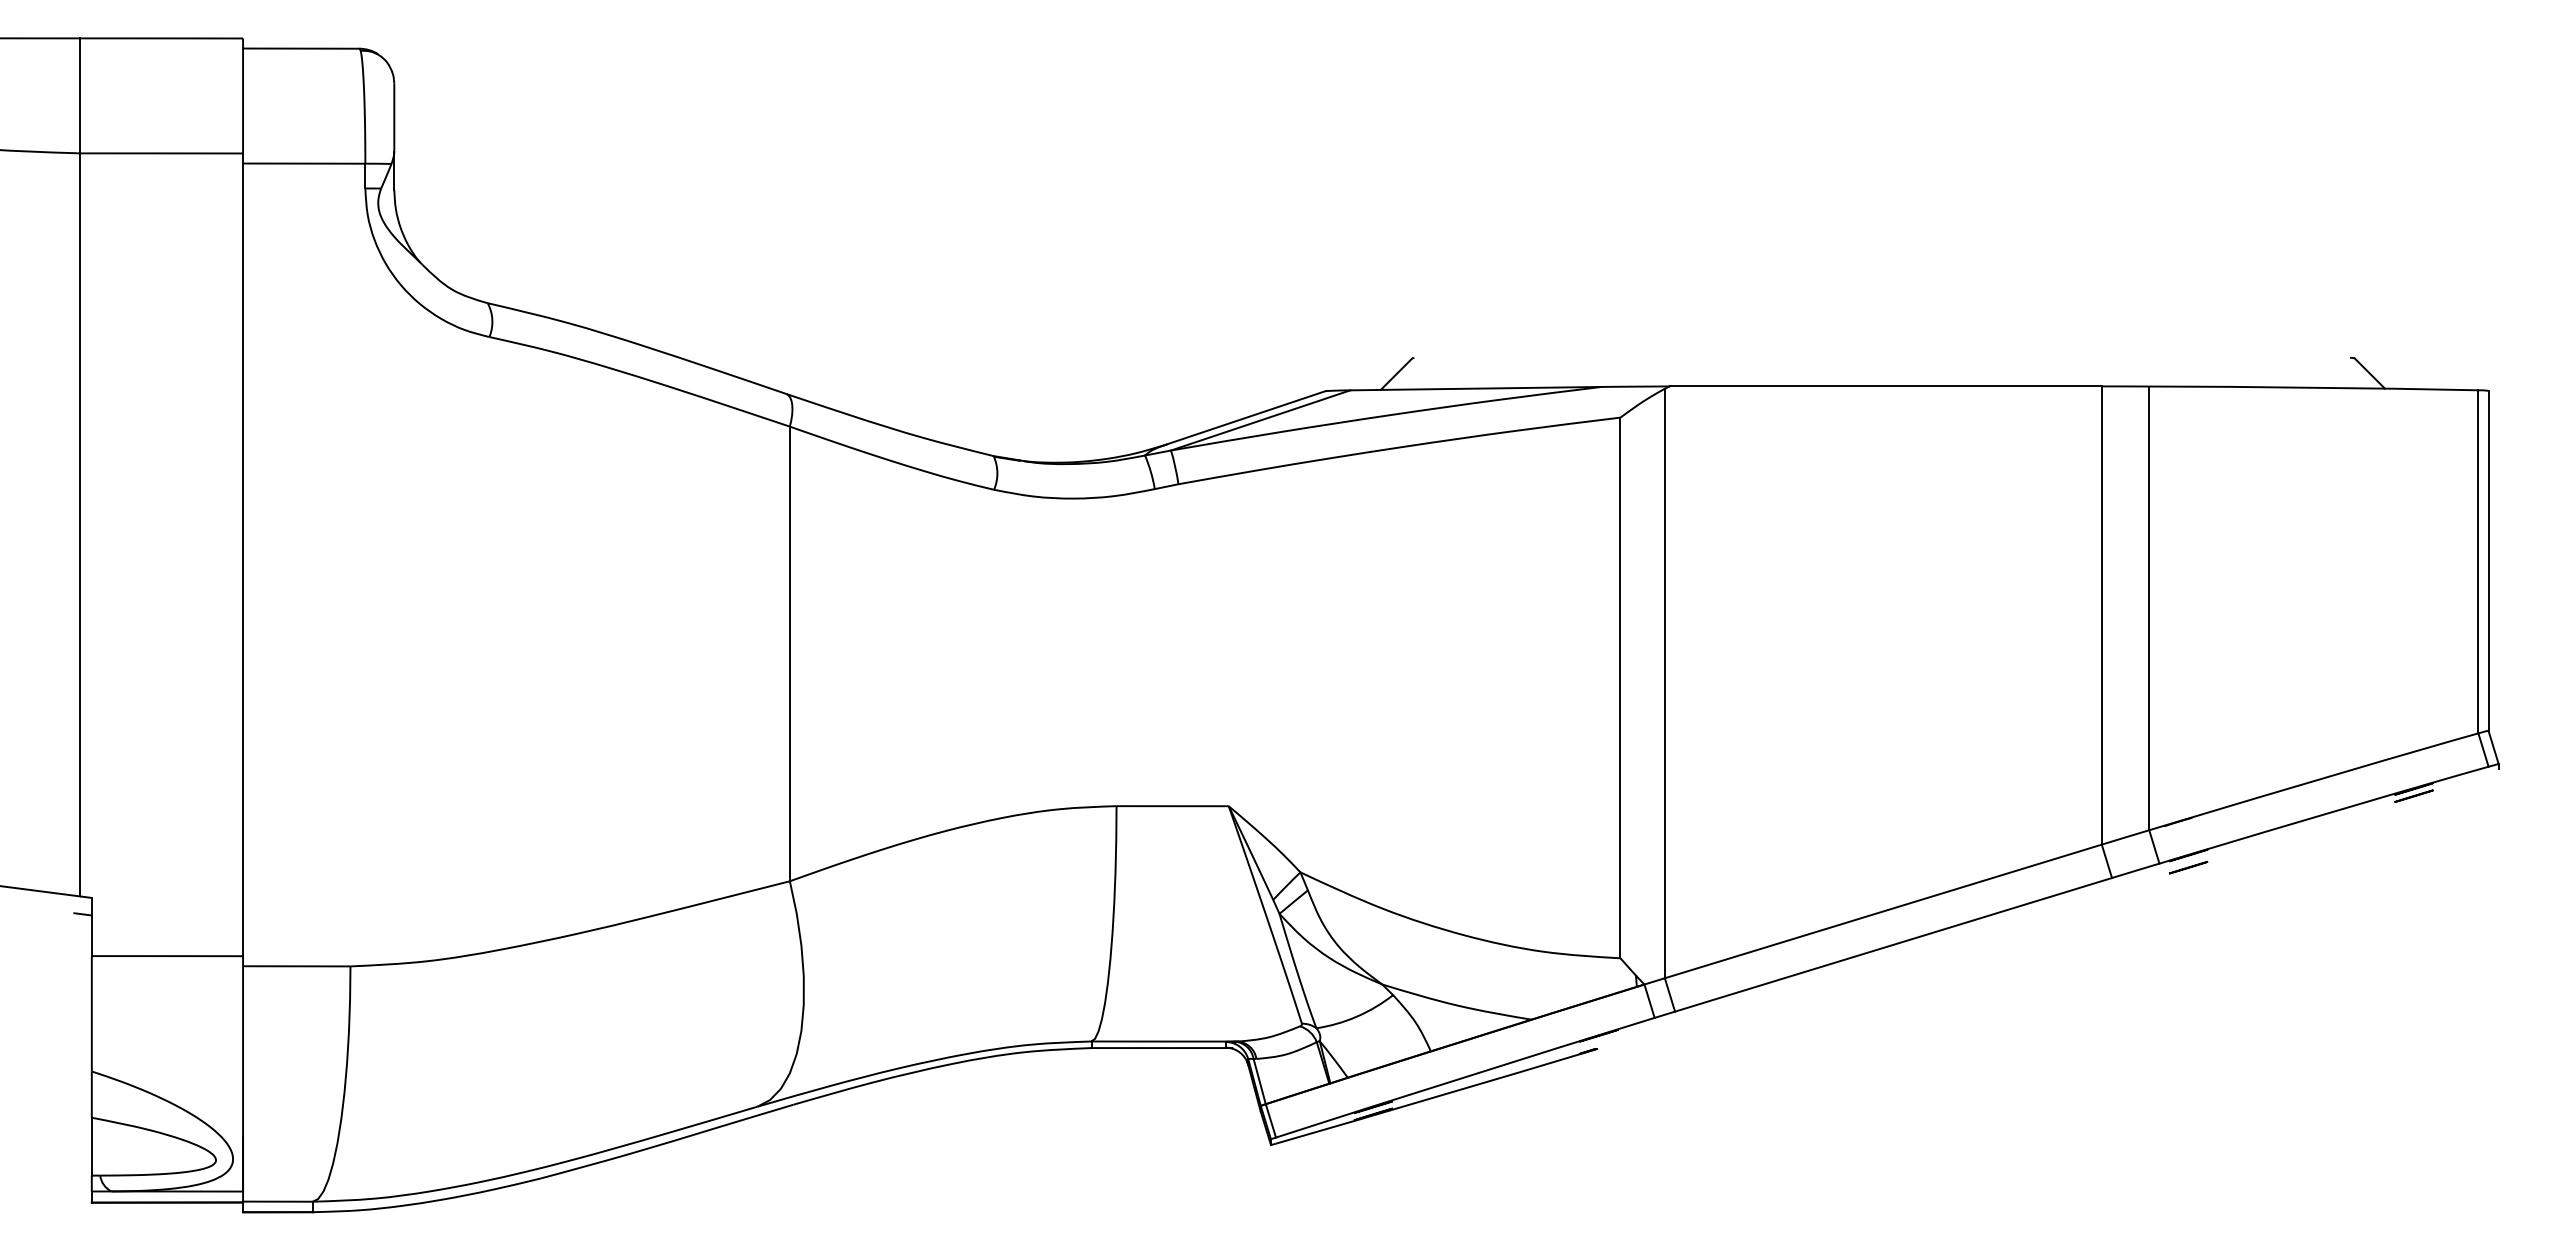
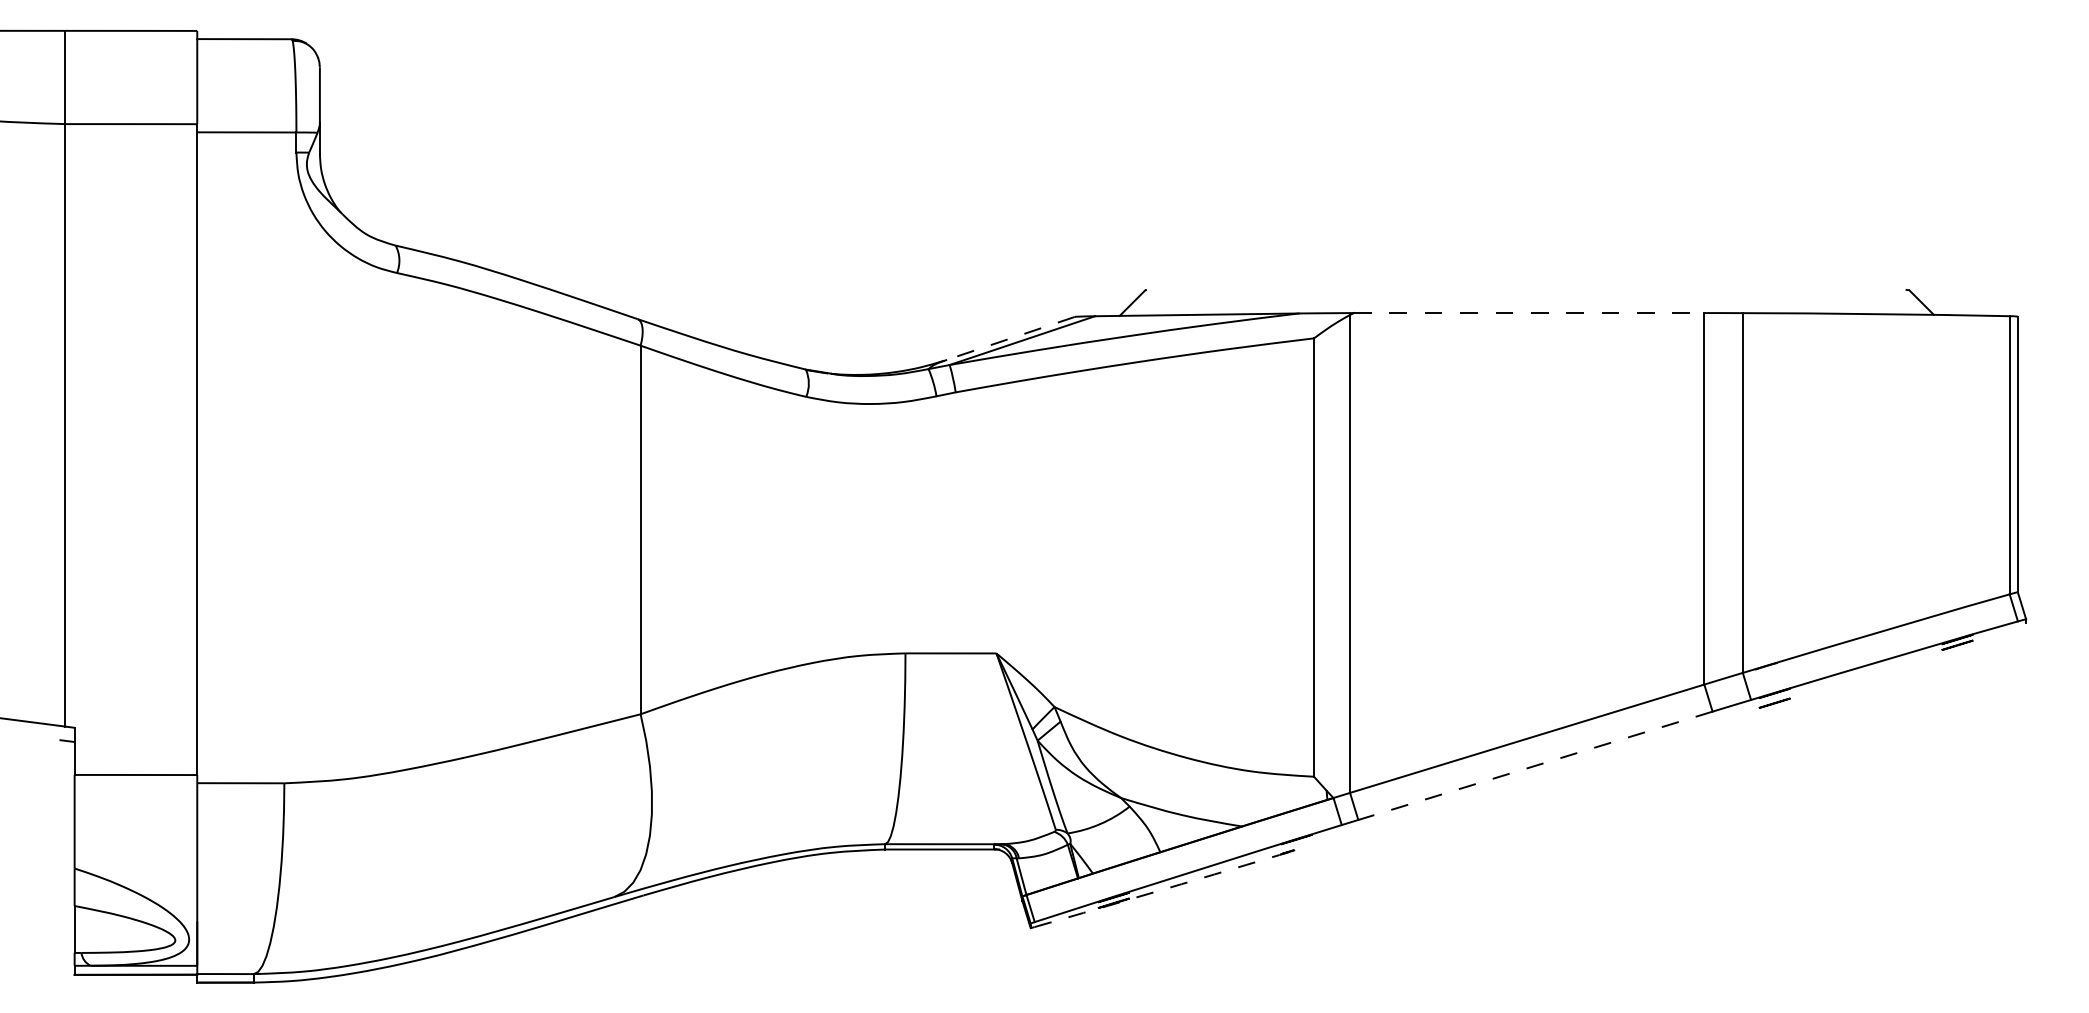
line: (1886, 386) -> (1529, 313), solid -> dashed
line: (1245, 417) -> (1010, 338), solid -> dashed
line: (1893, 944) -> (1535, 765), solid -> dashed
arc: (1437, 1096) -> (1165, 888), solid -> dashed

